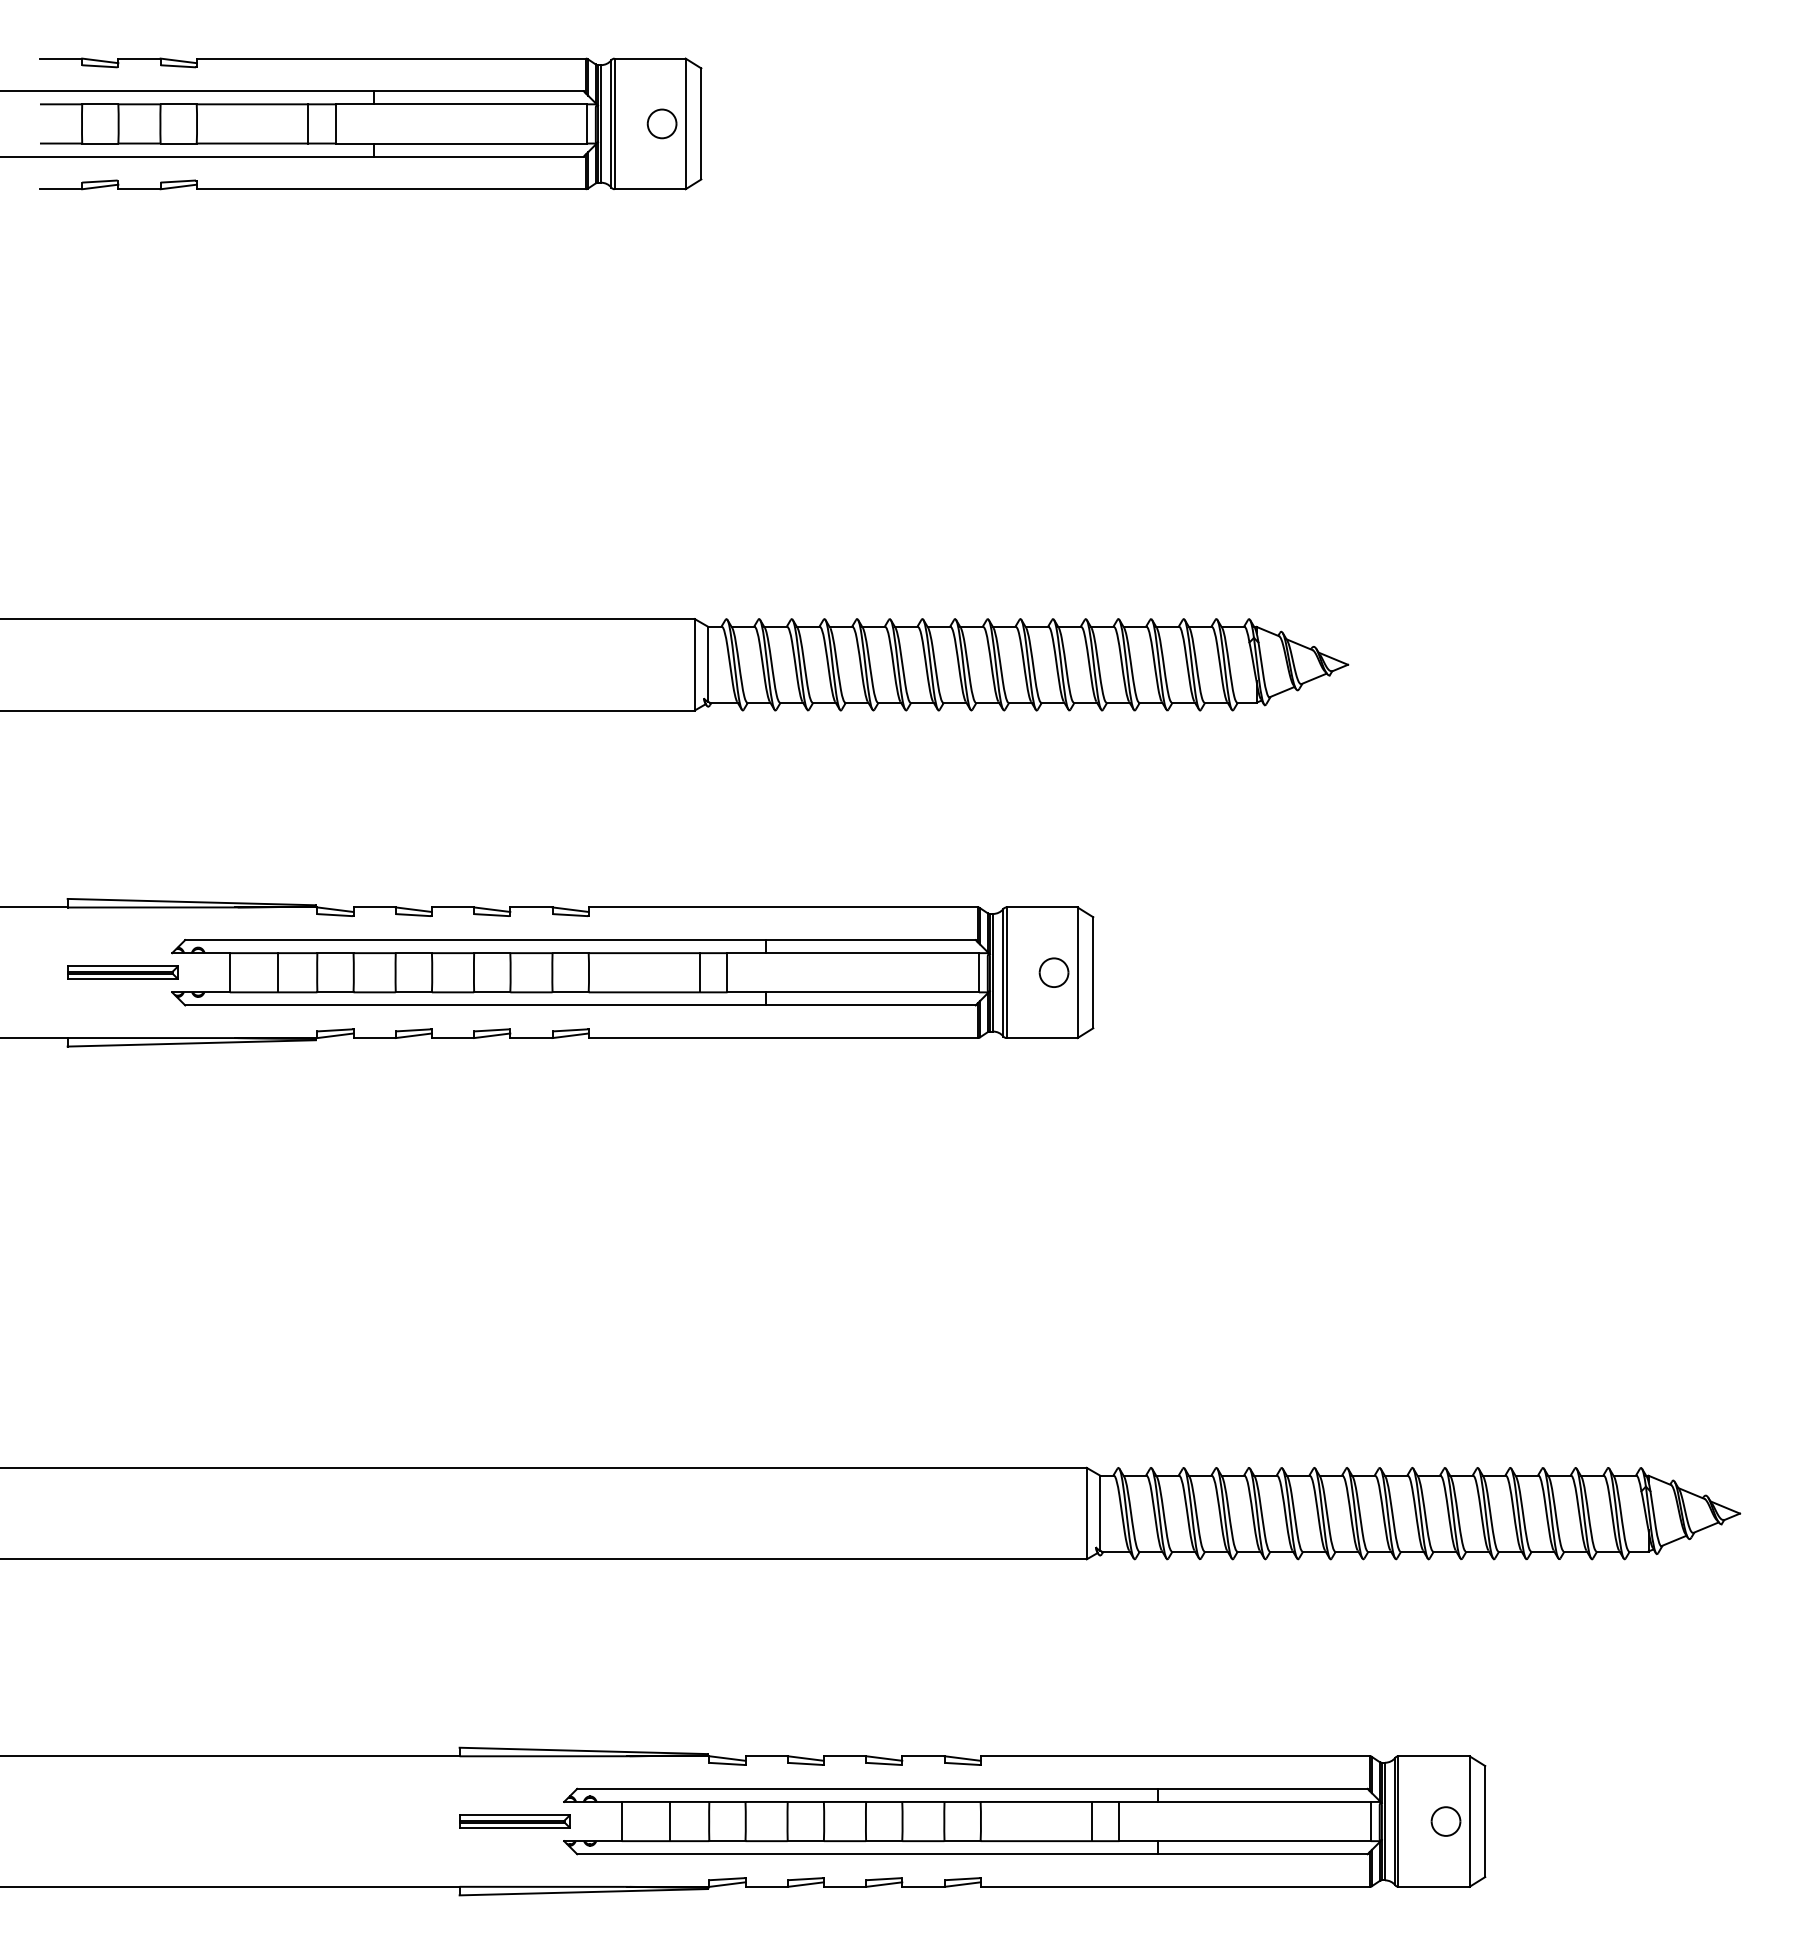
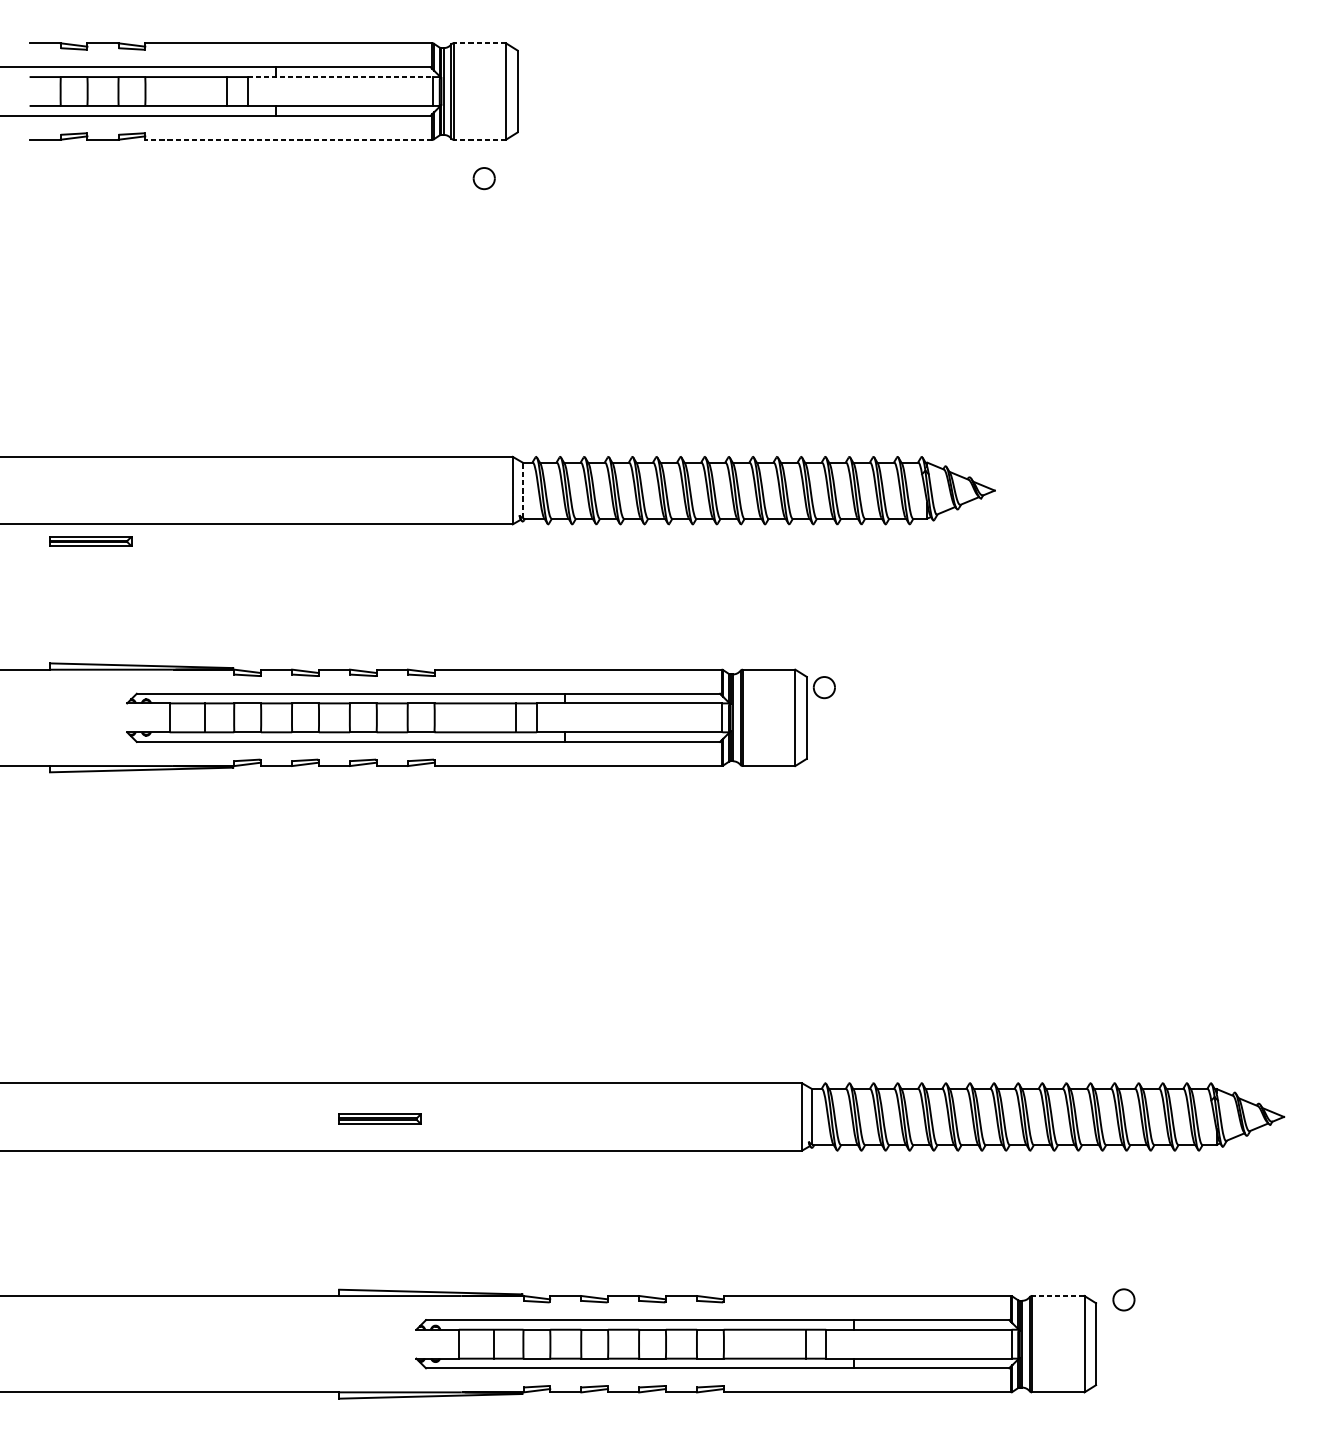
line: (650, 58) -> (480, 43), solid -> dashed
line: (461, 104) -> (340, 77), solid -> dashed
part: (661, 123) -> (483, 178), moved
line: (391, 189) -> (288, 139), solid -> dashed
line: (650, 189) -> (480, 139), solid -> dashed
line: (708, 663) -> (522, 489), solid -> dashed
part: (122, 972) -> (90, 541), moved
part: (1053, 972) -> (823, 687), moved
line: (1434, 1756) -> (1058, 1296), solid -> dashed
part: (514, 1821) -> (379, 1119), moved
part: (1445, 1821) -> (1123, 1299), moved

